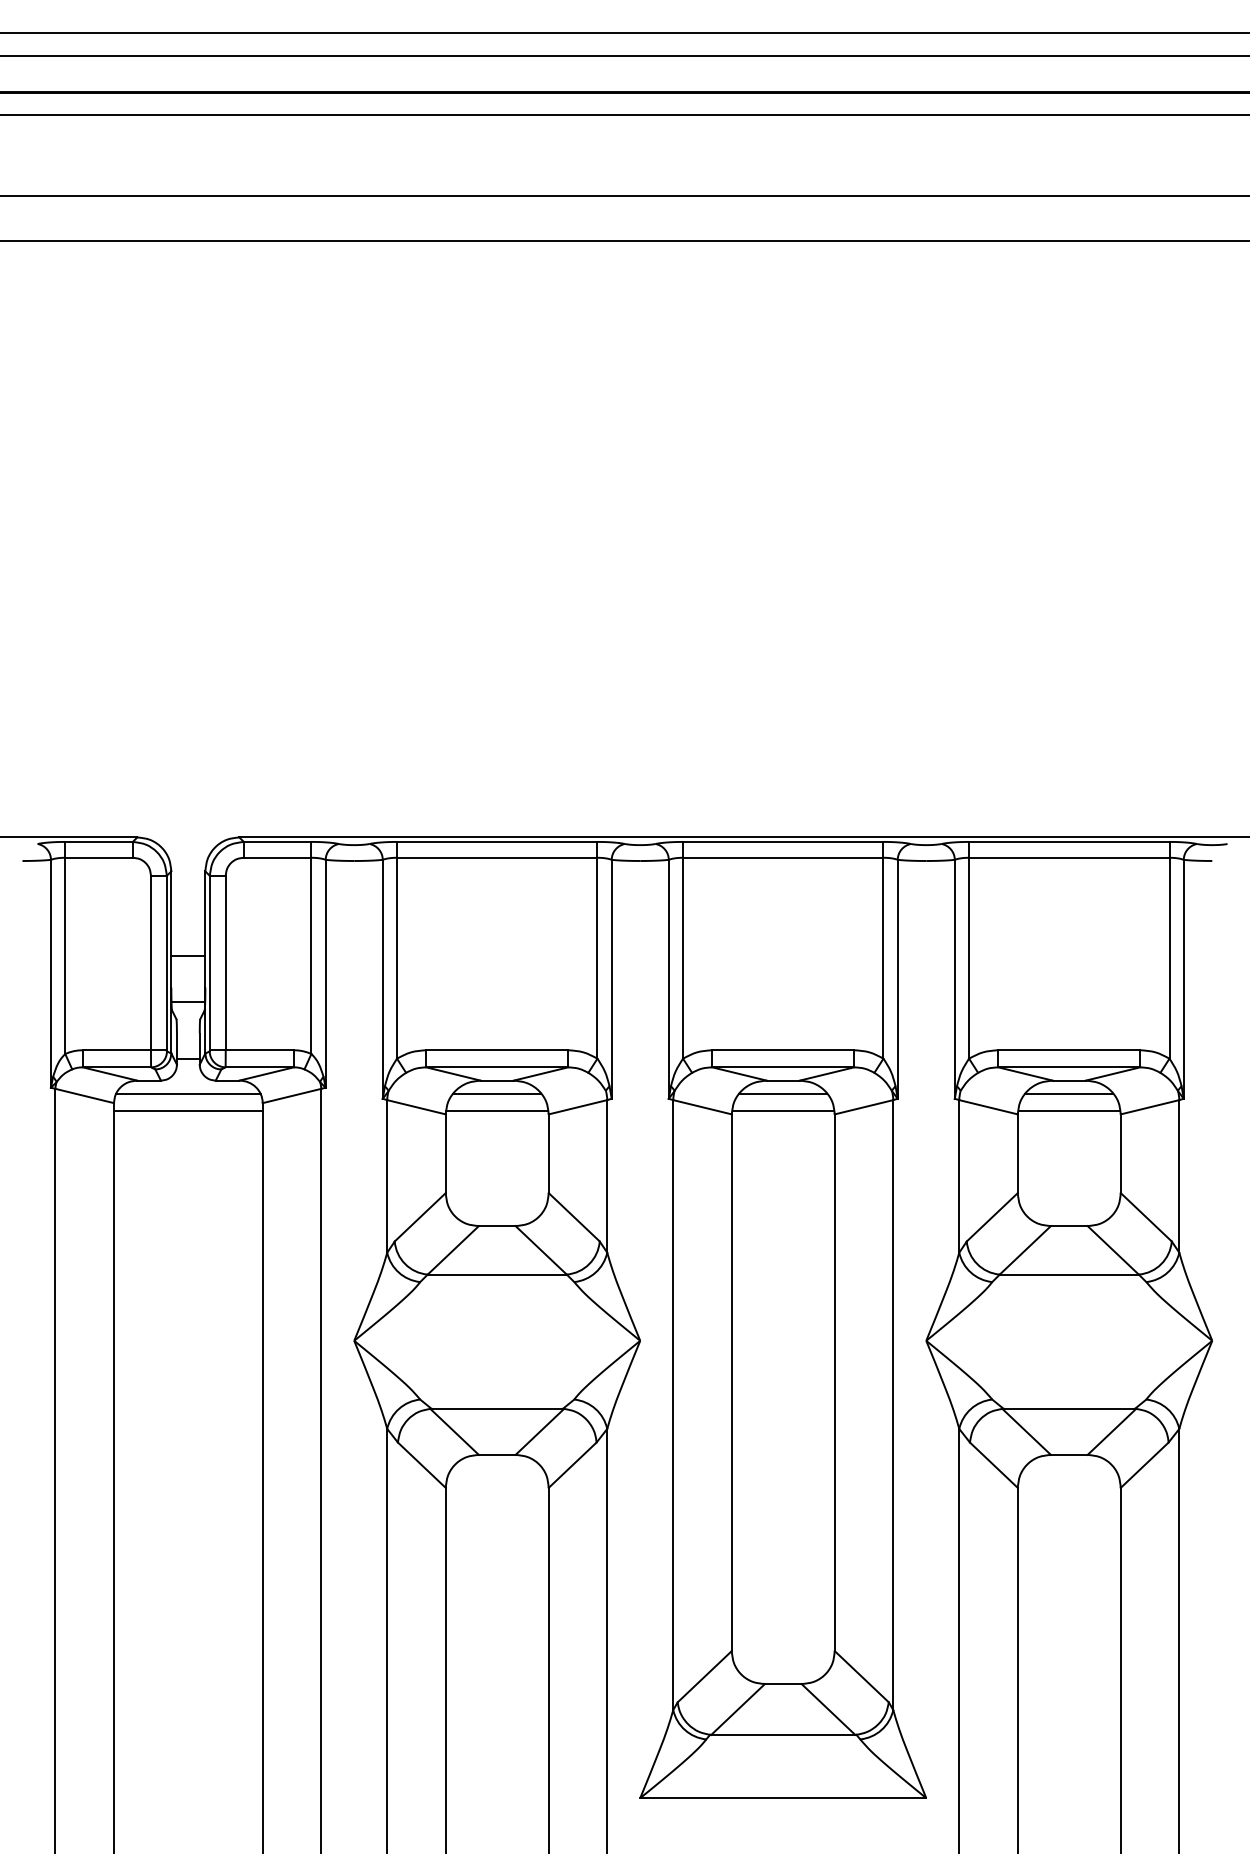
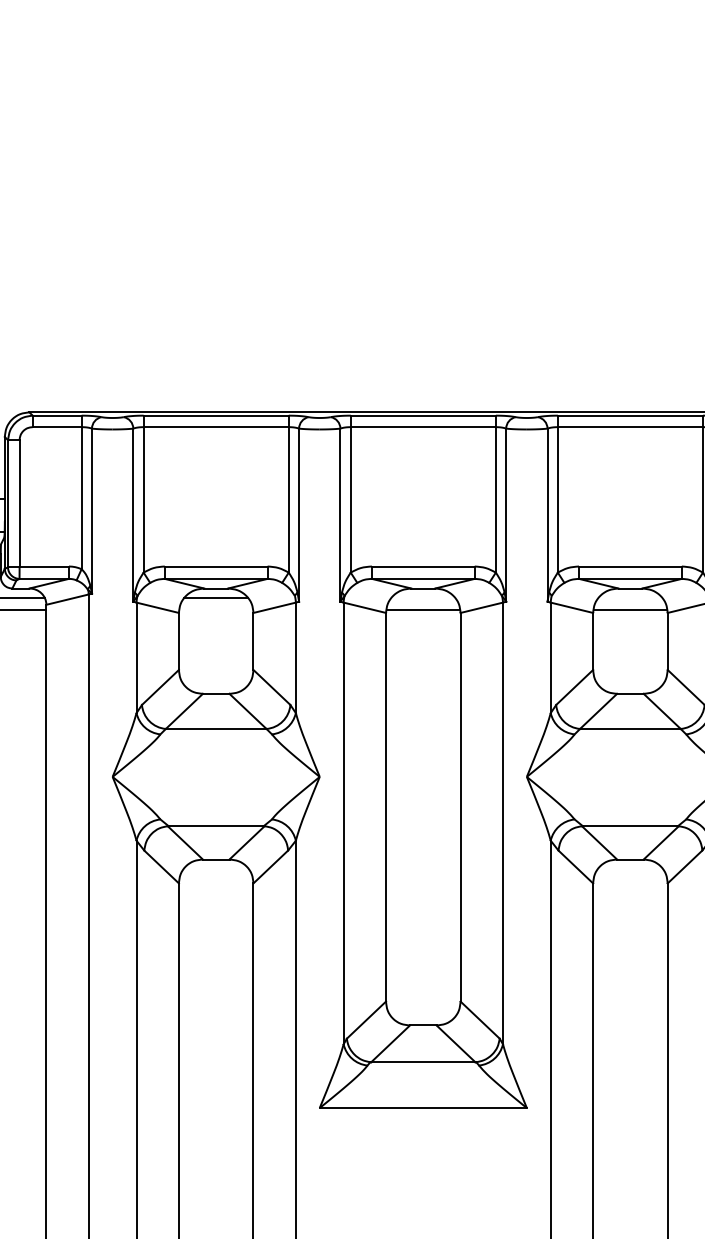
line: (783, 1093) -> (423, 597), removed
line: (1069, 1093) -> (630, 597), removed
line: (497, 1110) -> (216, 610), removed

